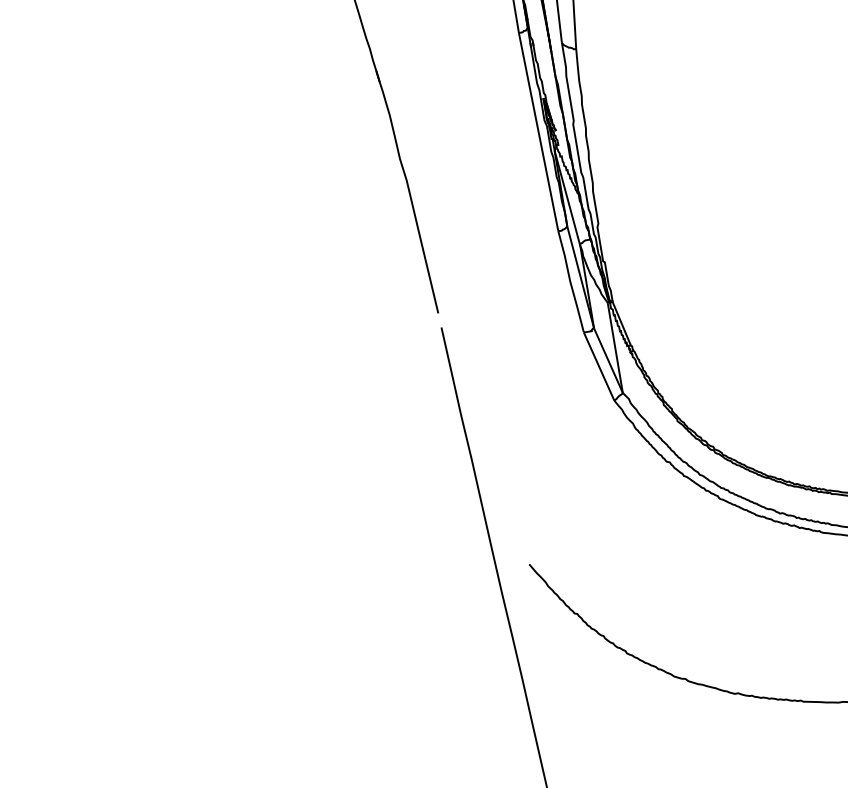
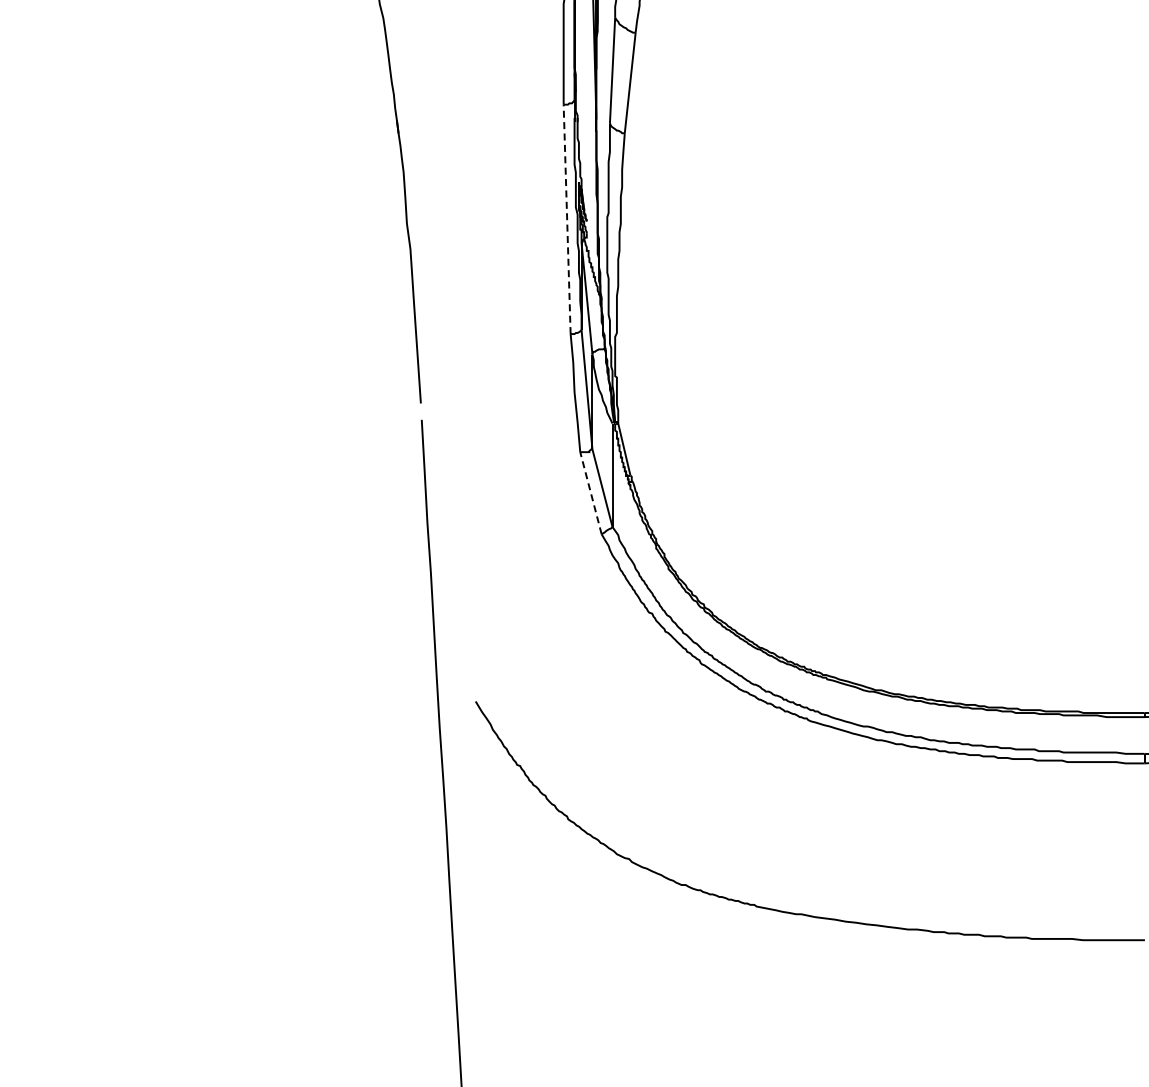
line: (538, 132) -> (567, 219), solid -> dashed
line: (598, 366) -> (590, 492), solid -> dashed

